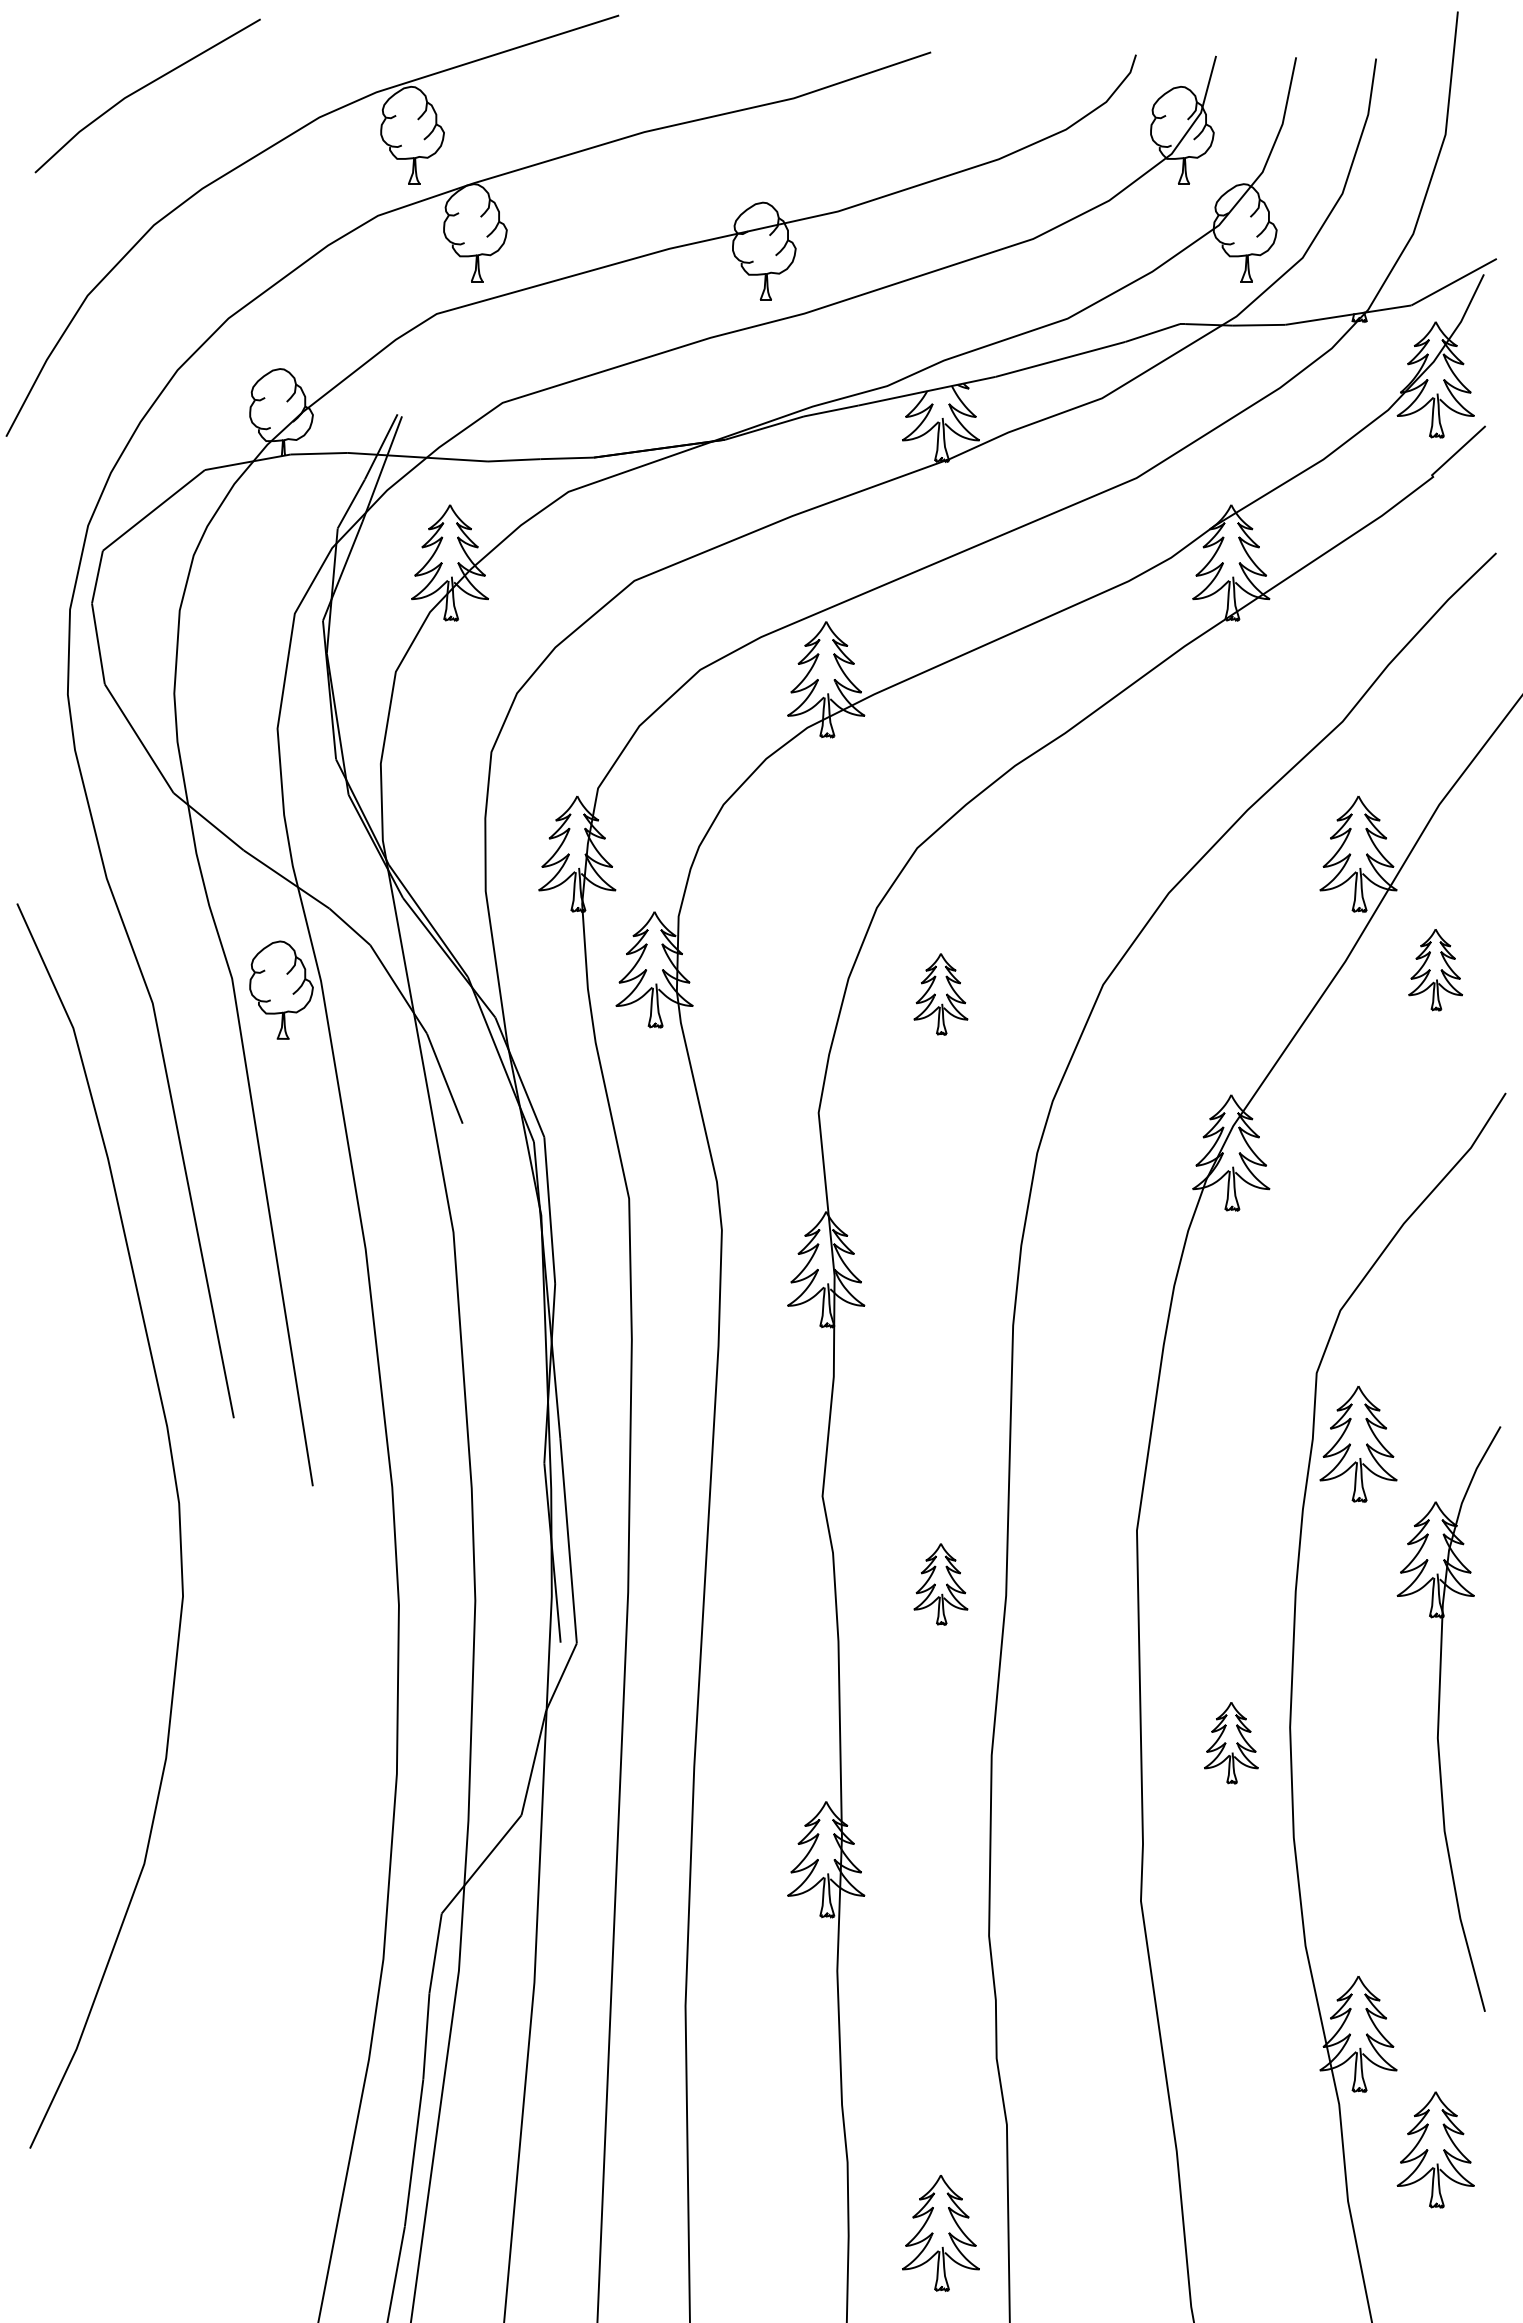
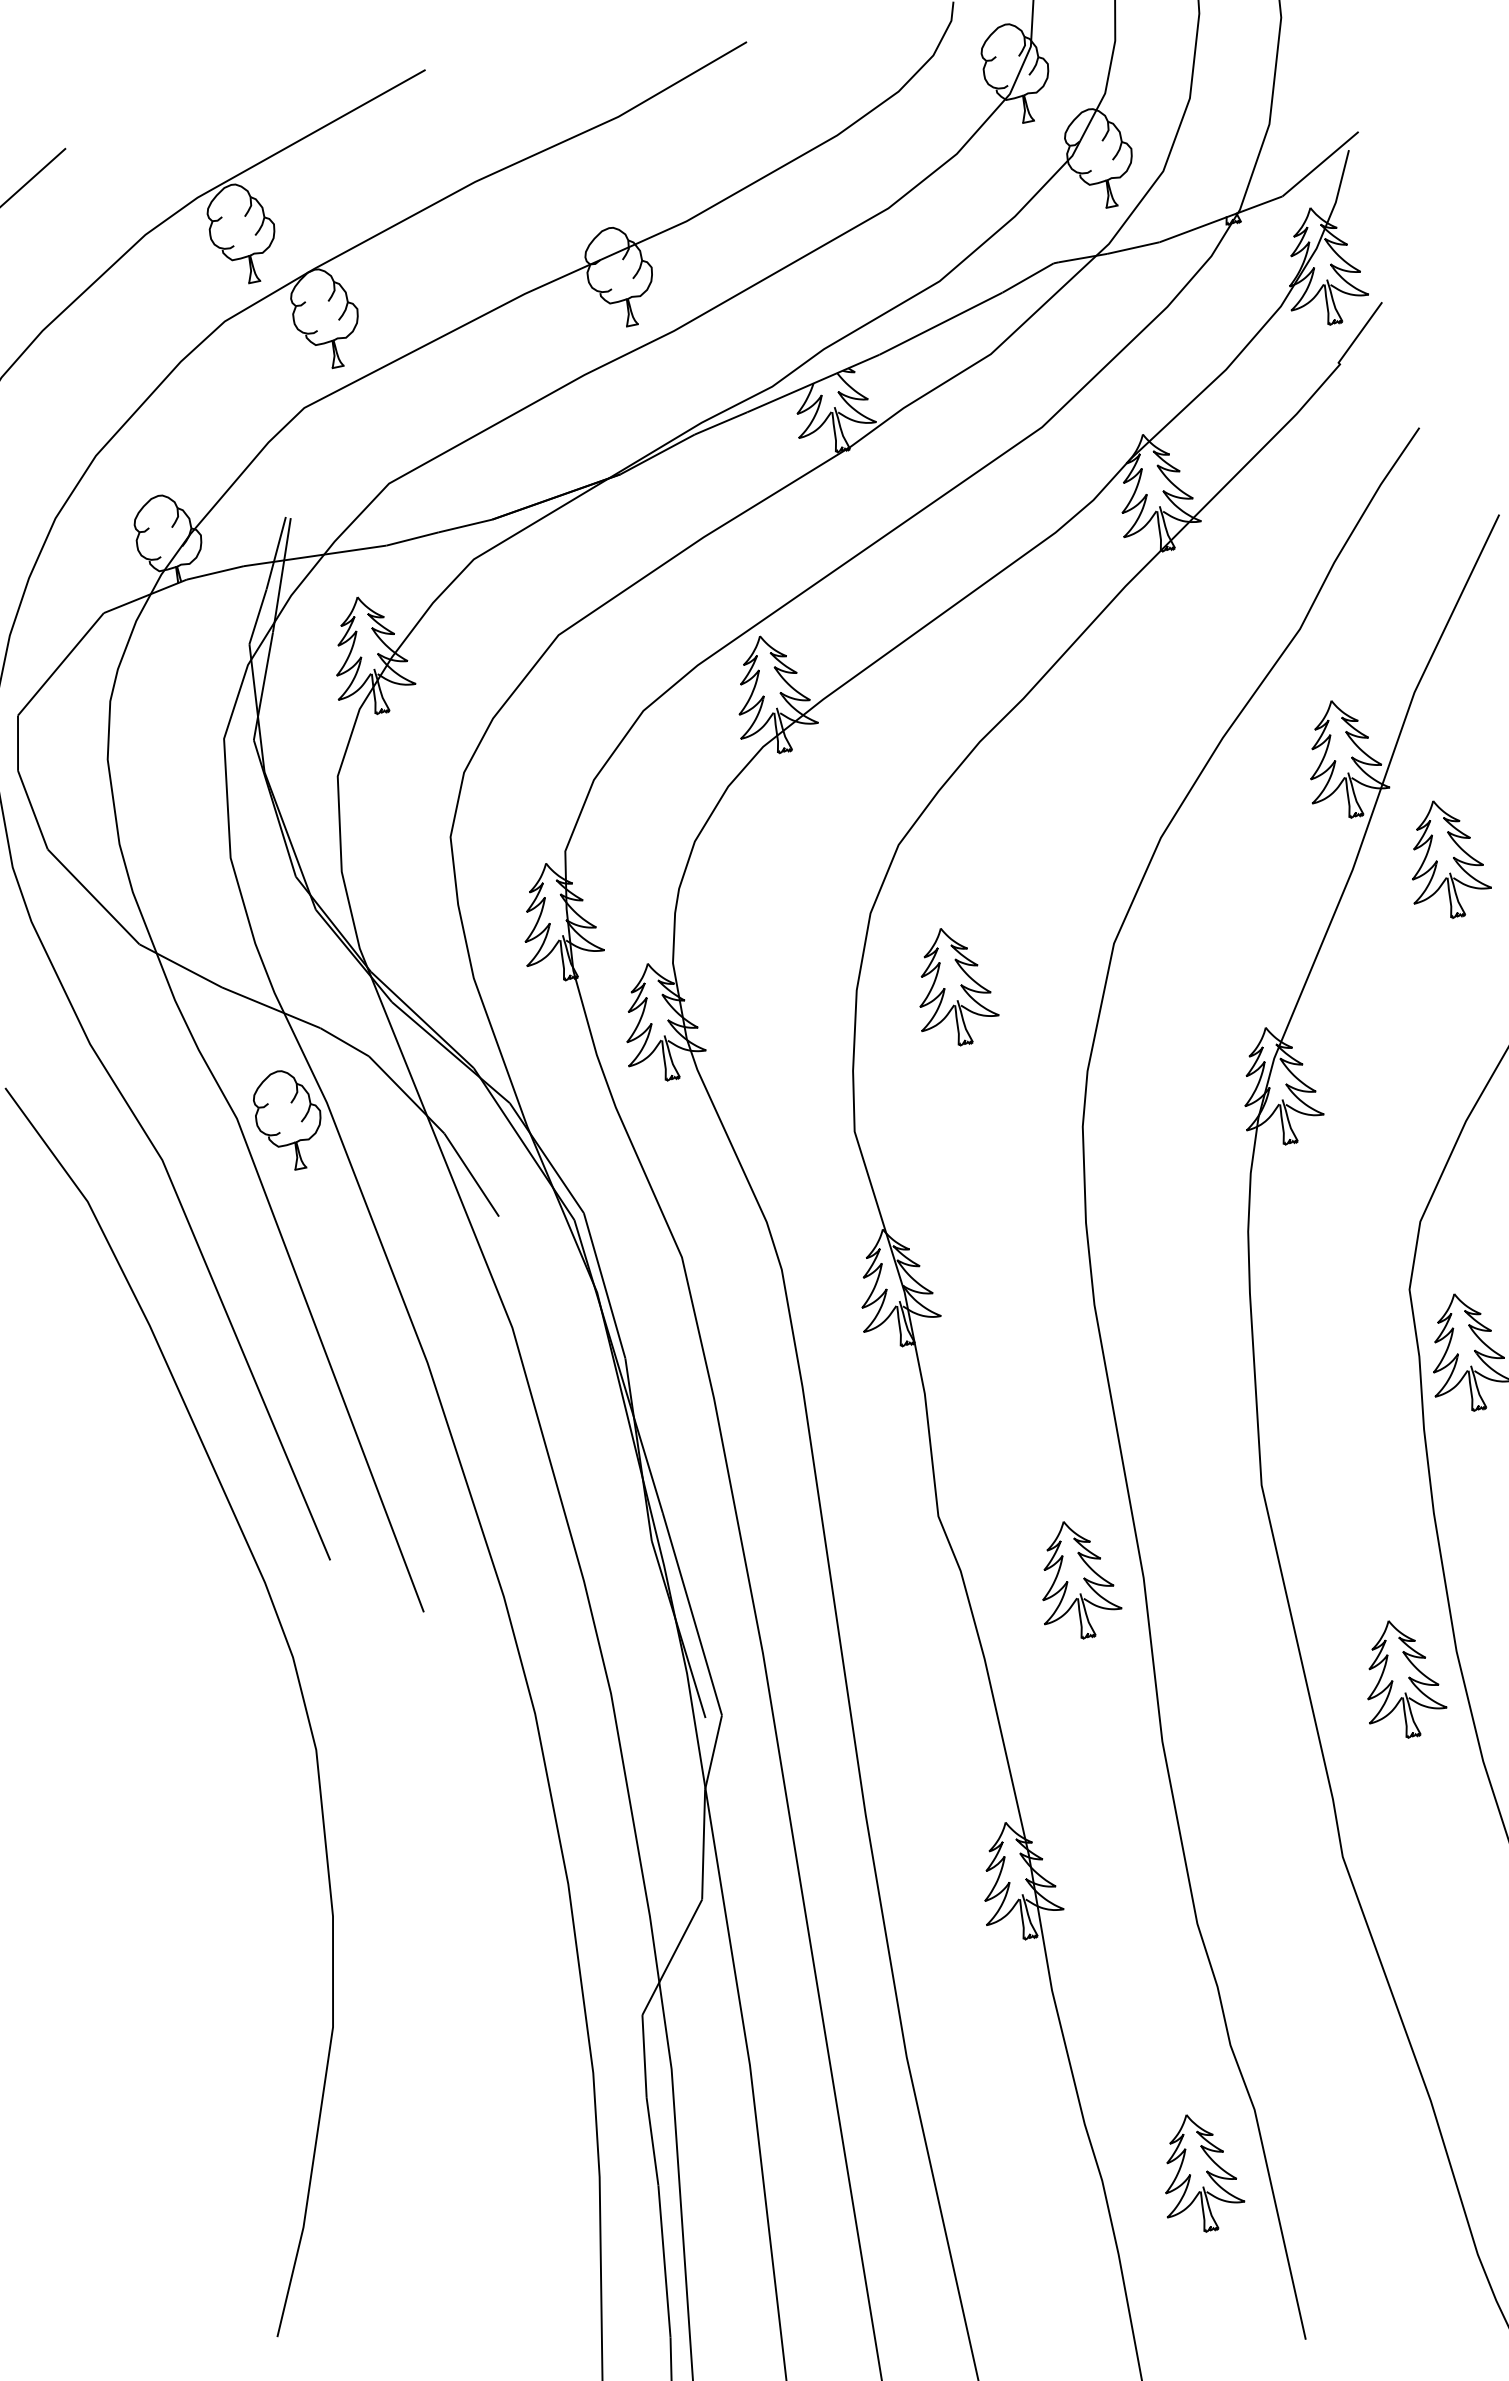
part: (1435, 969) -> (1444, 859), size x1.43
part: (940, 994) -> (952, 987), size x1.43
part: (940, 1584) -> (1075, 1580), size x1.43
part: (1231, 1742) -> (1400, 1678), size x1.43
part: (940, 2233) -> (1198, 2173), moved

